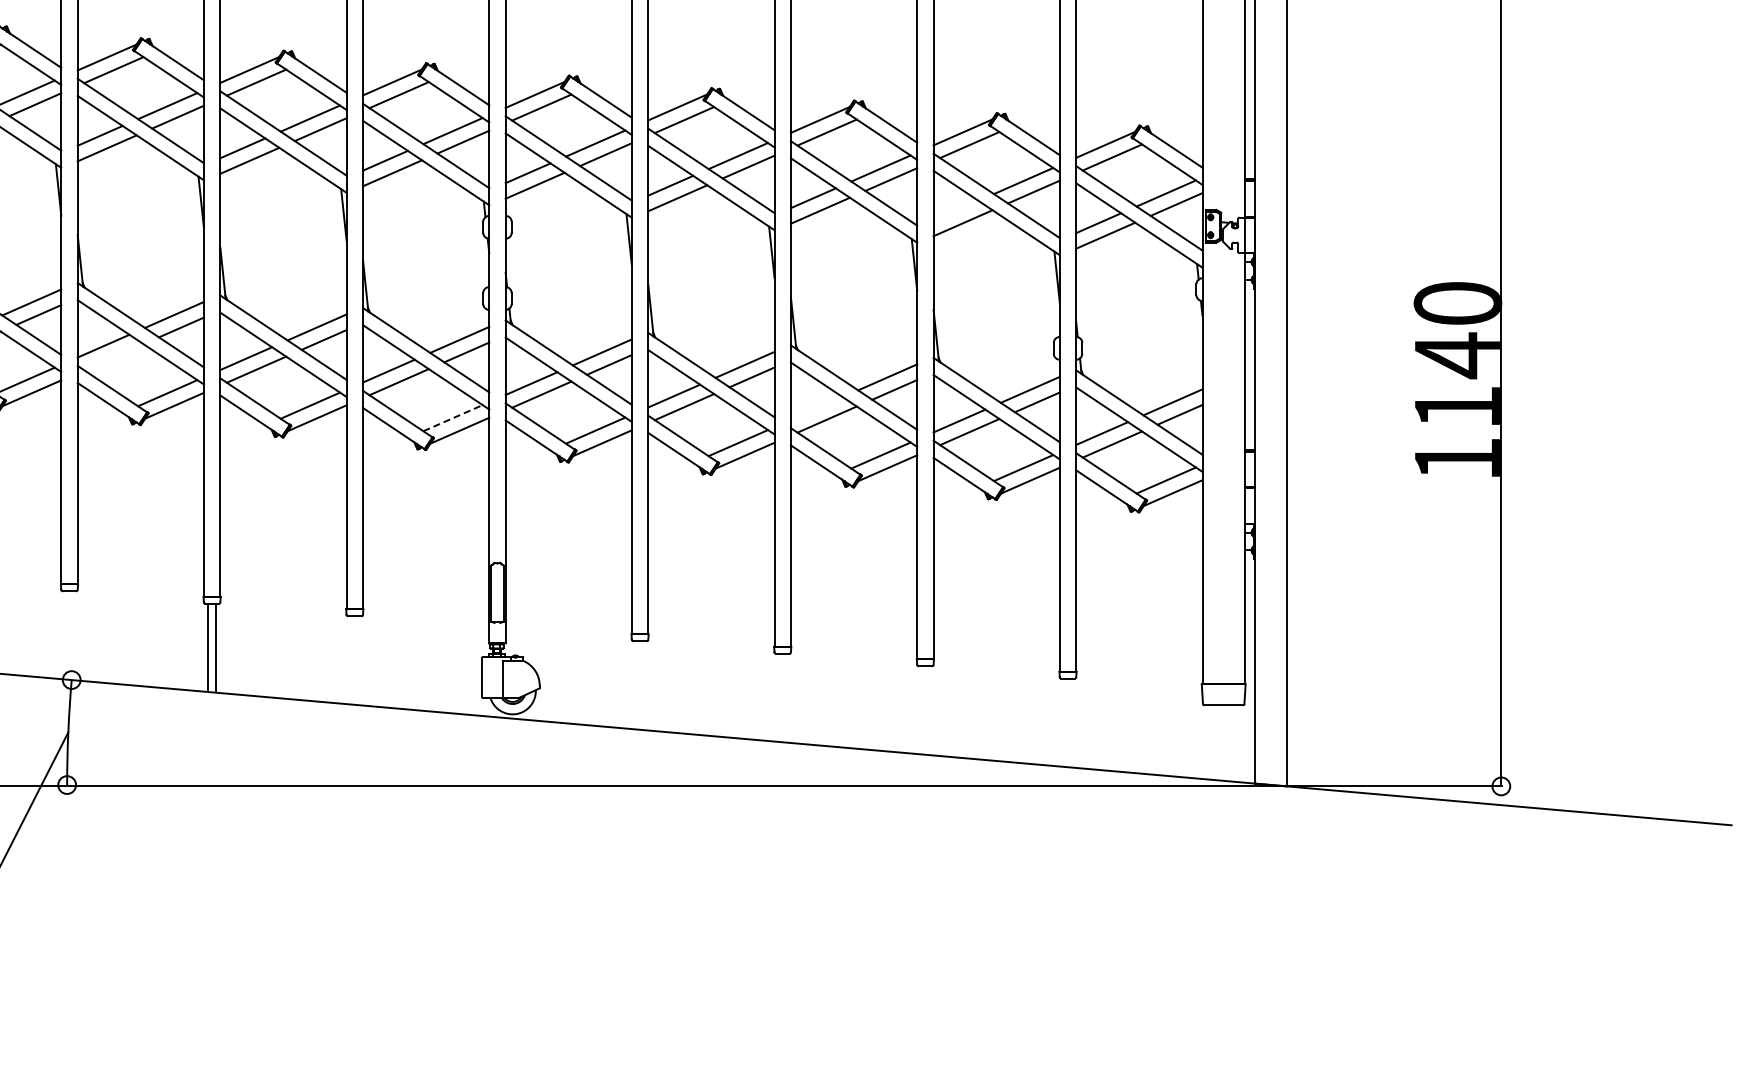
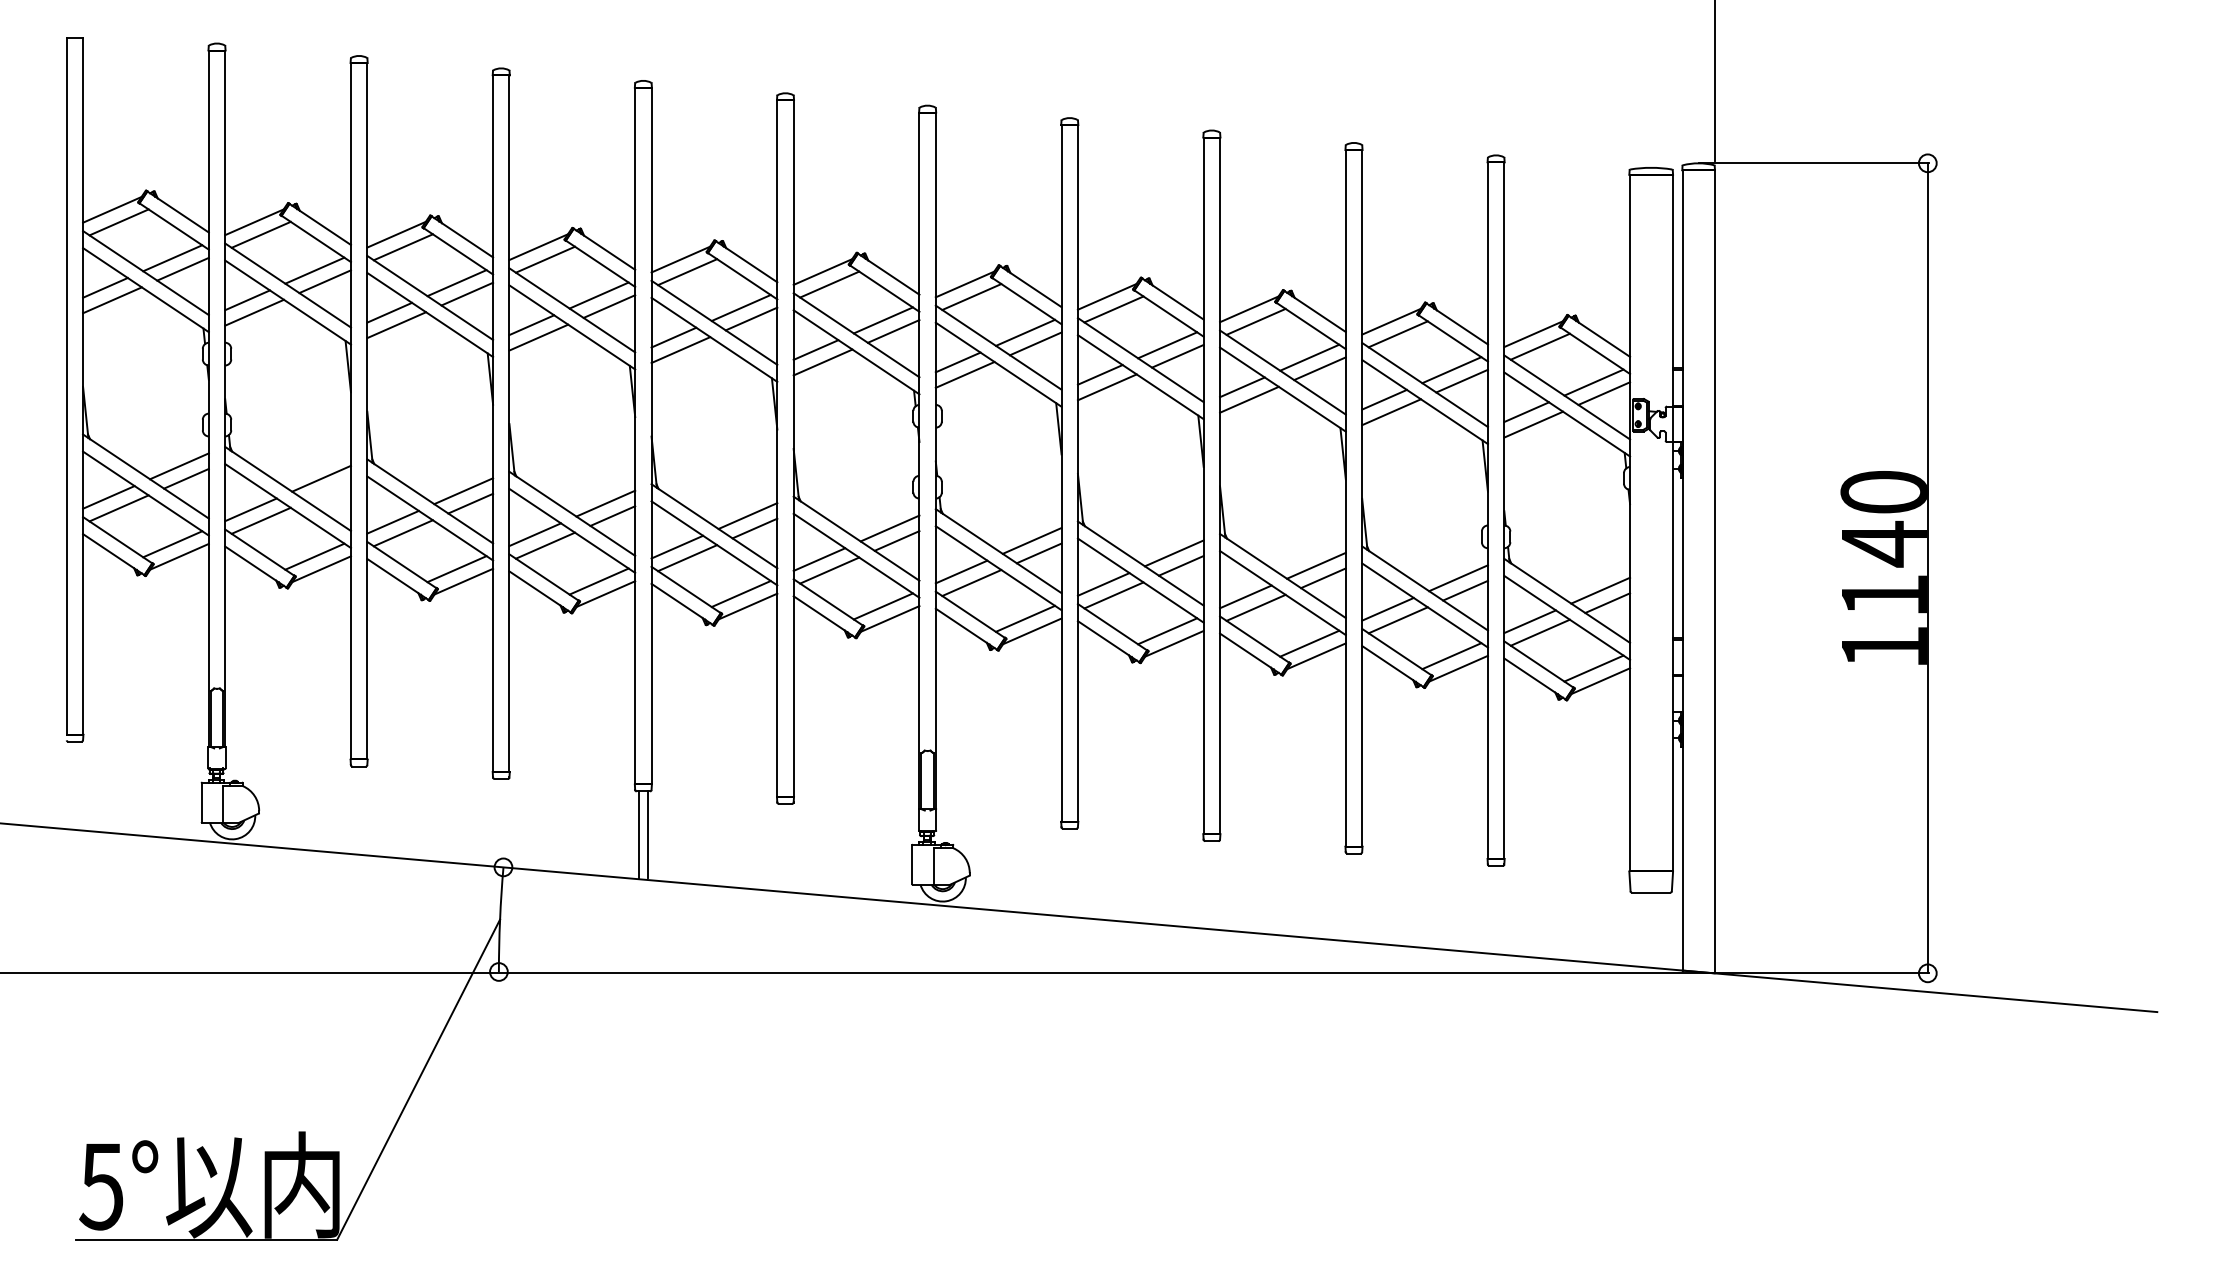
line: (956, 210) -> (1384, 399), added
line: (113, 356) -> (545, 545), added
line: (816, 408) -> (1245, 596), added
line: (453, 418) -> (883, 606), dashed -> solid

